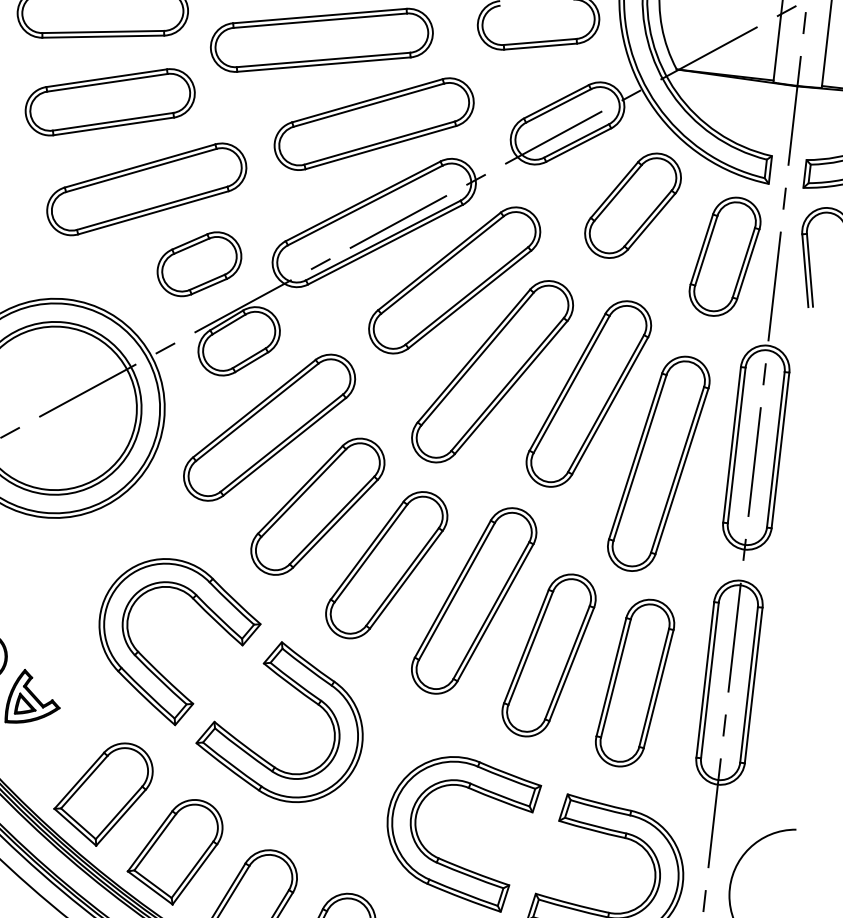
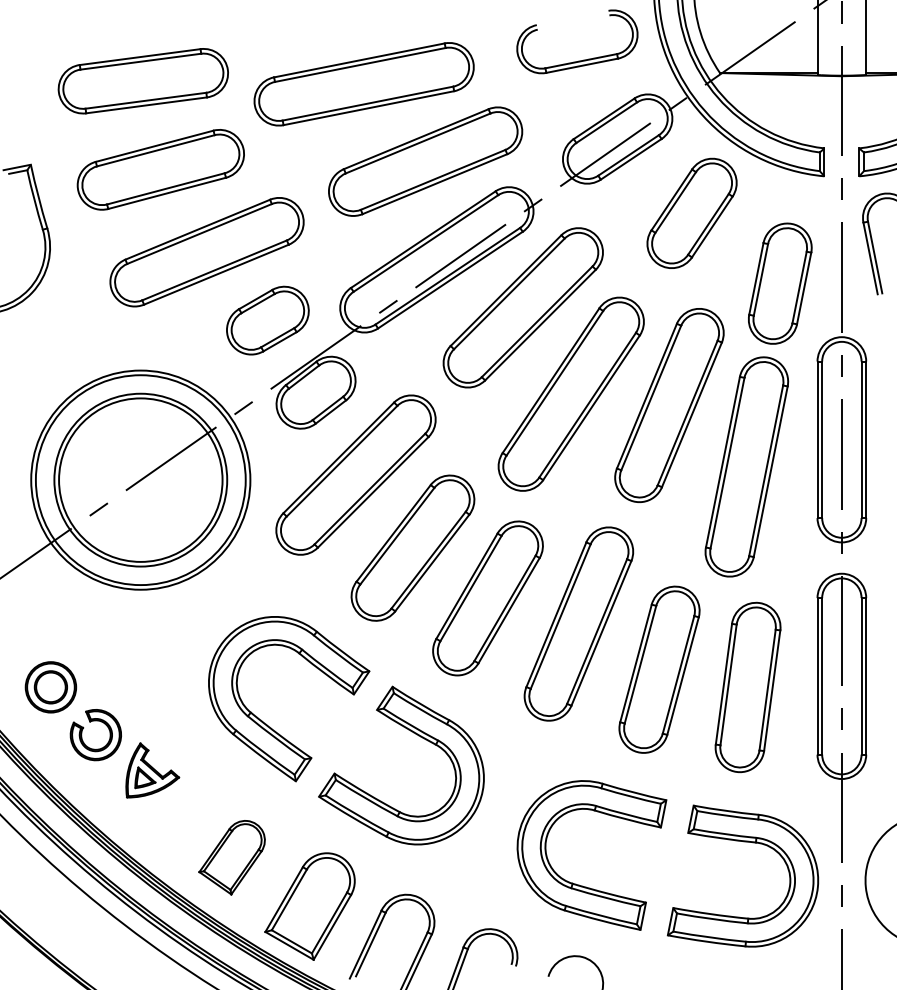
part: (725, 256) -> (780, 283), moved
part: (102, 793) -> (231, 857), size x0.7

